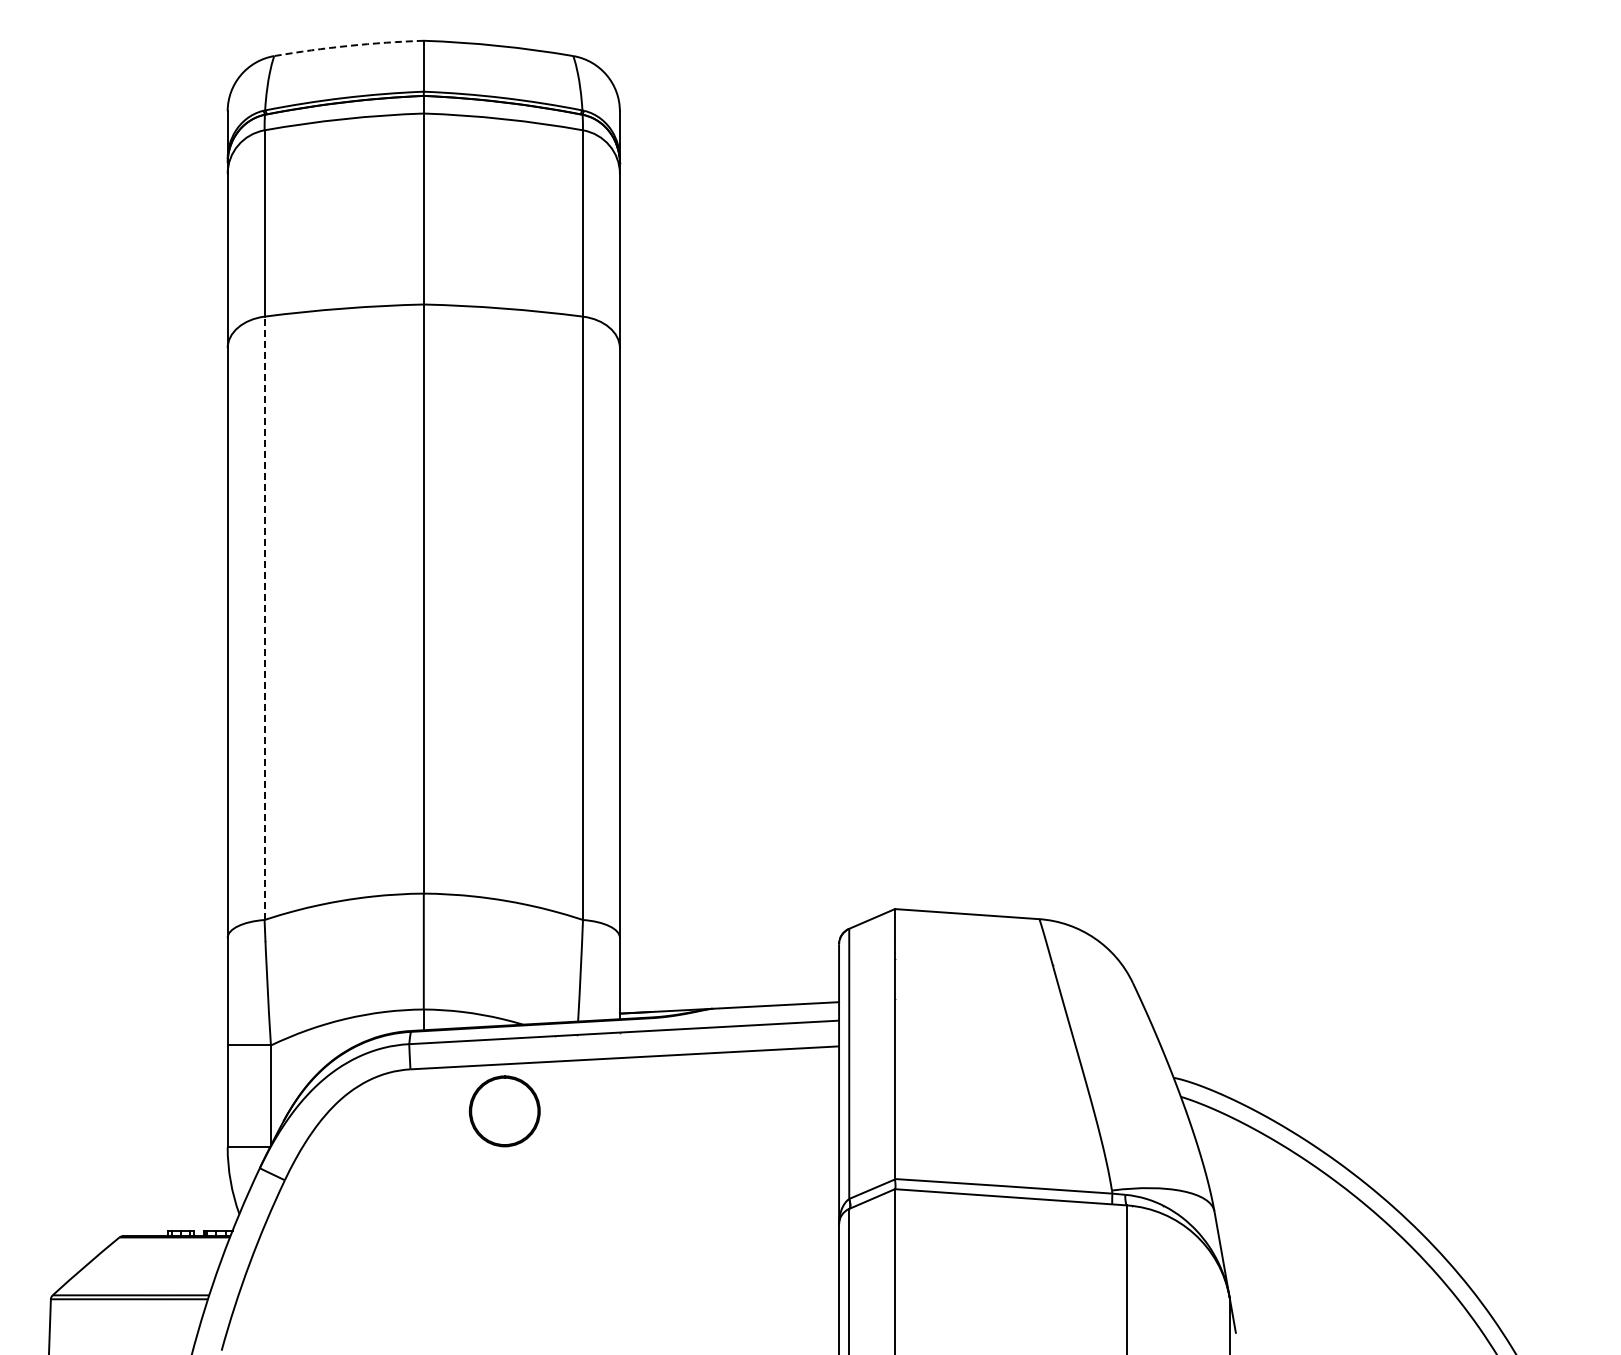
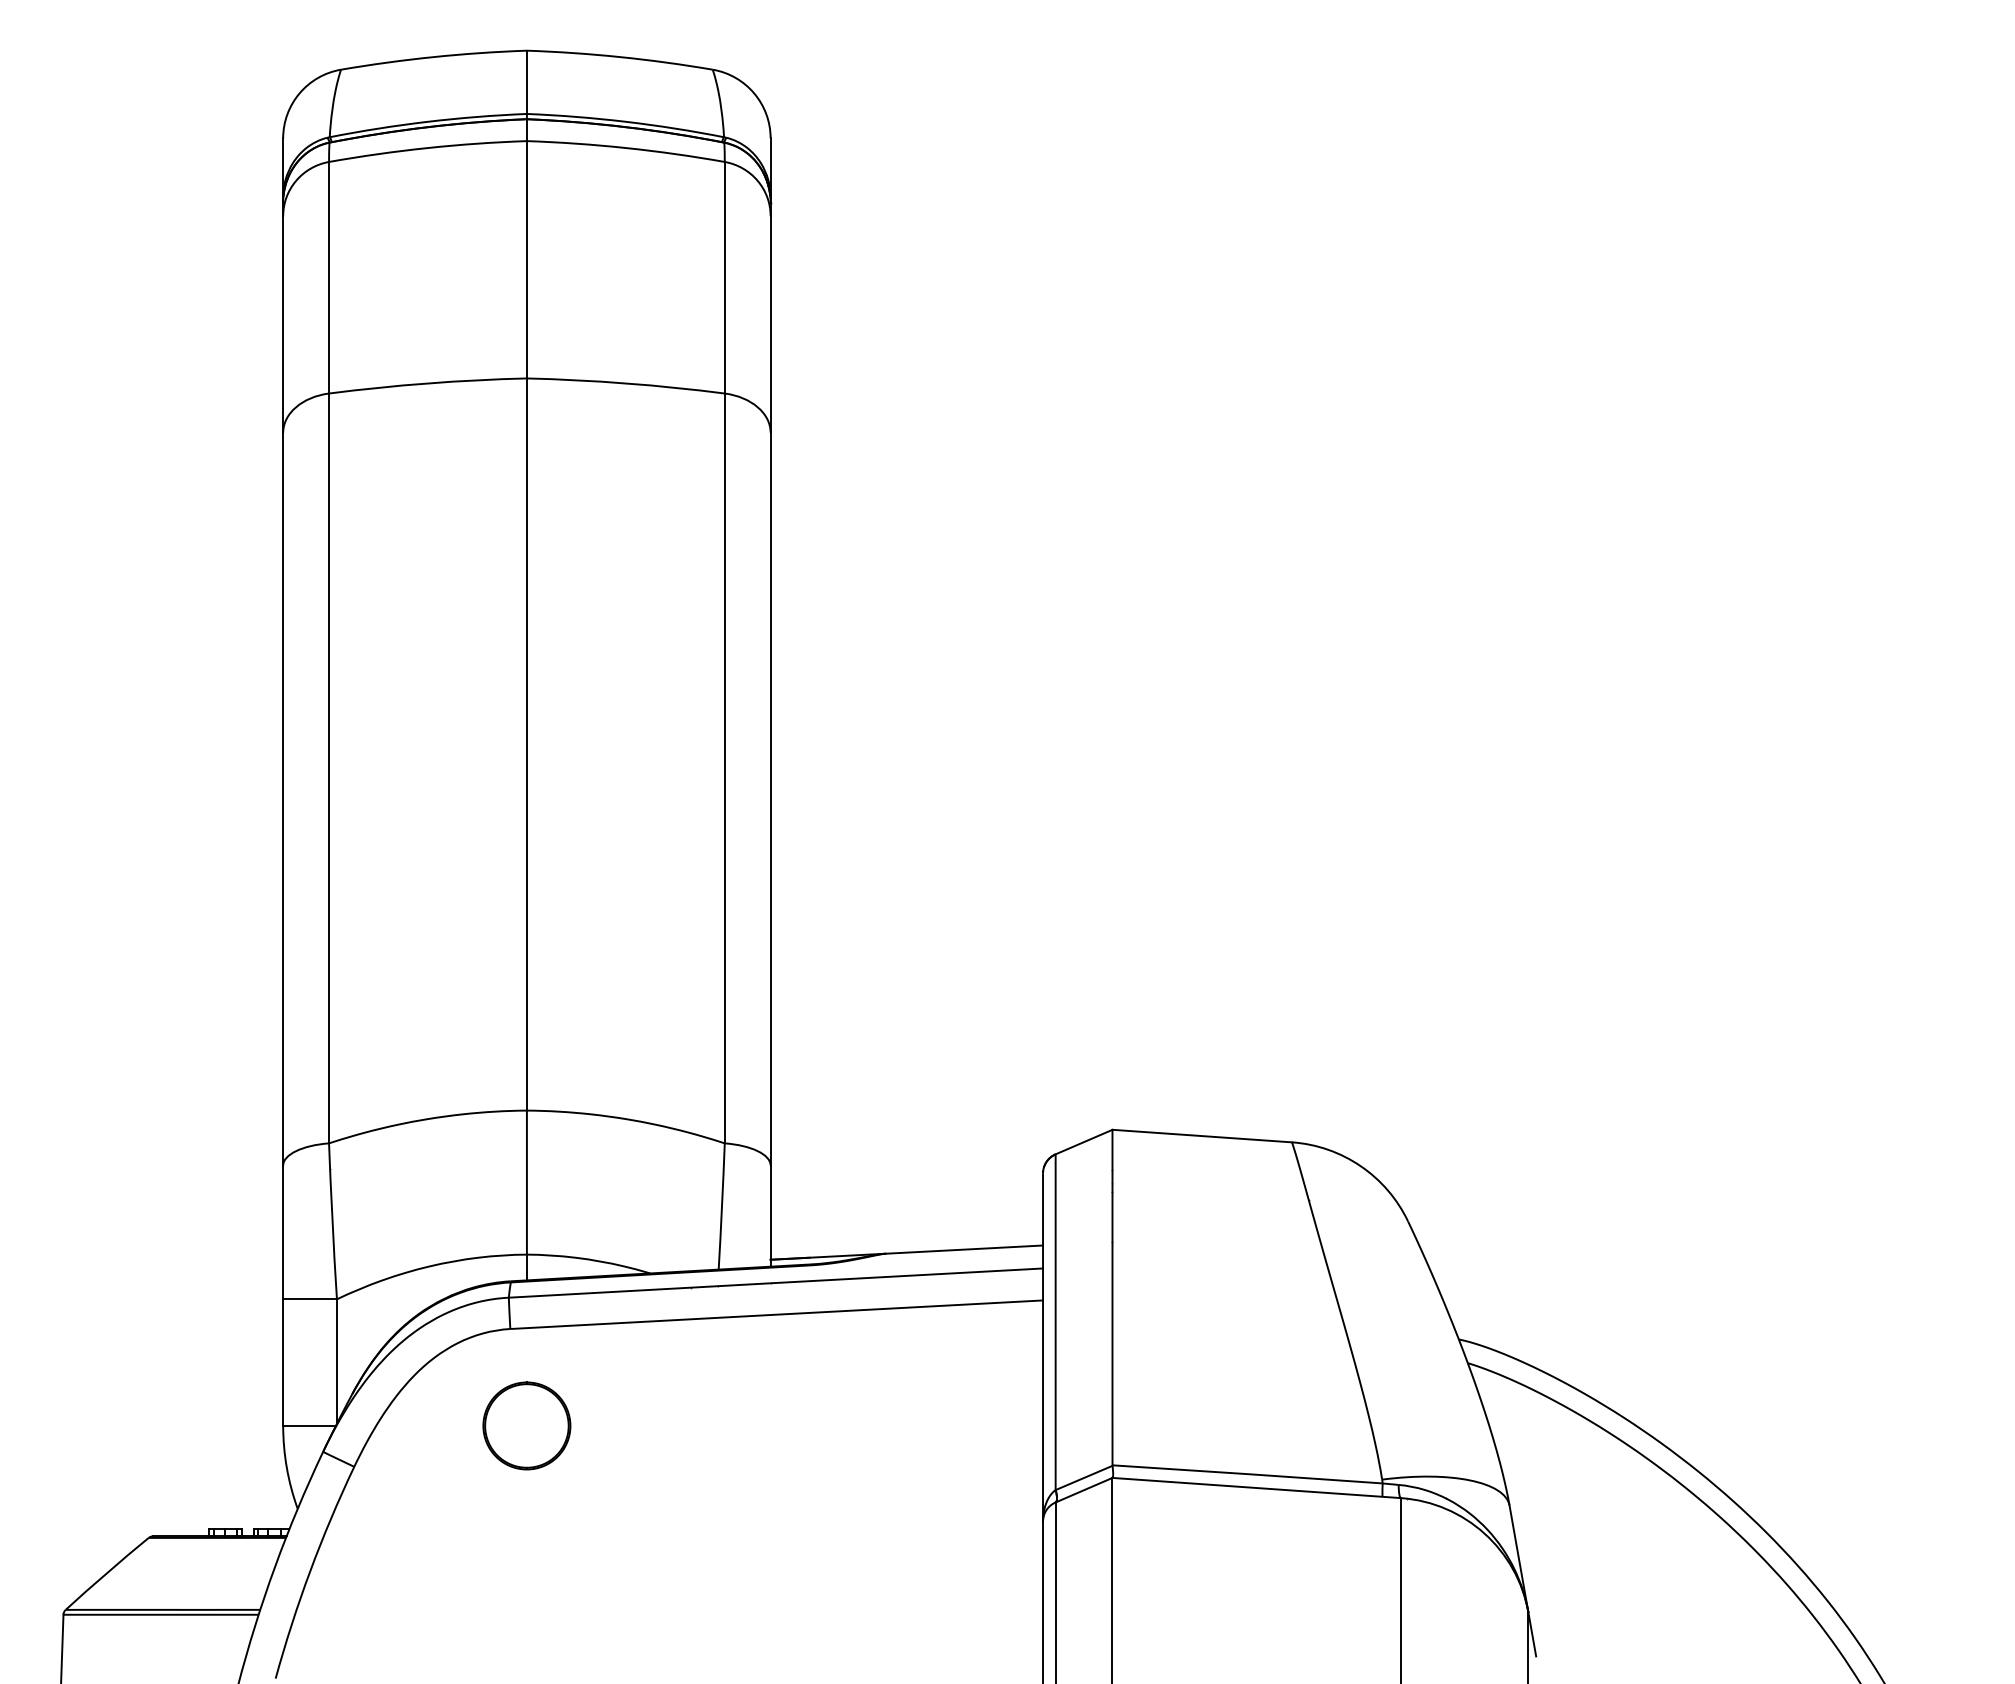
arc: (348, 45) -> (433, 56), dashed -> solid
line: (264, 618) -> (328, 768), dashed -> solid
part: (504, 1111) -> (526, 1426), moved

